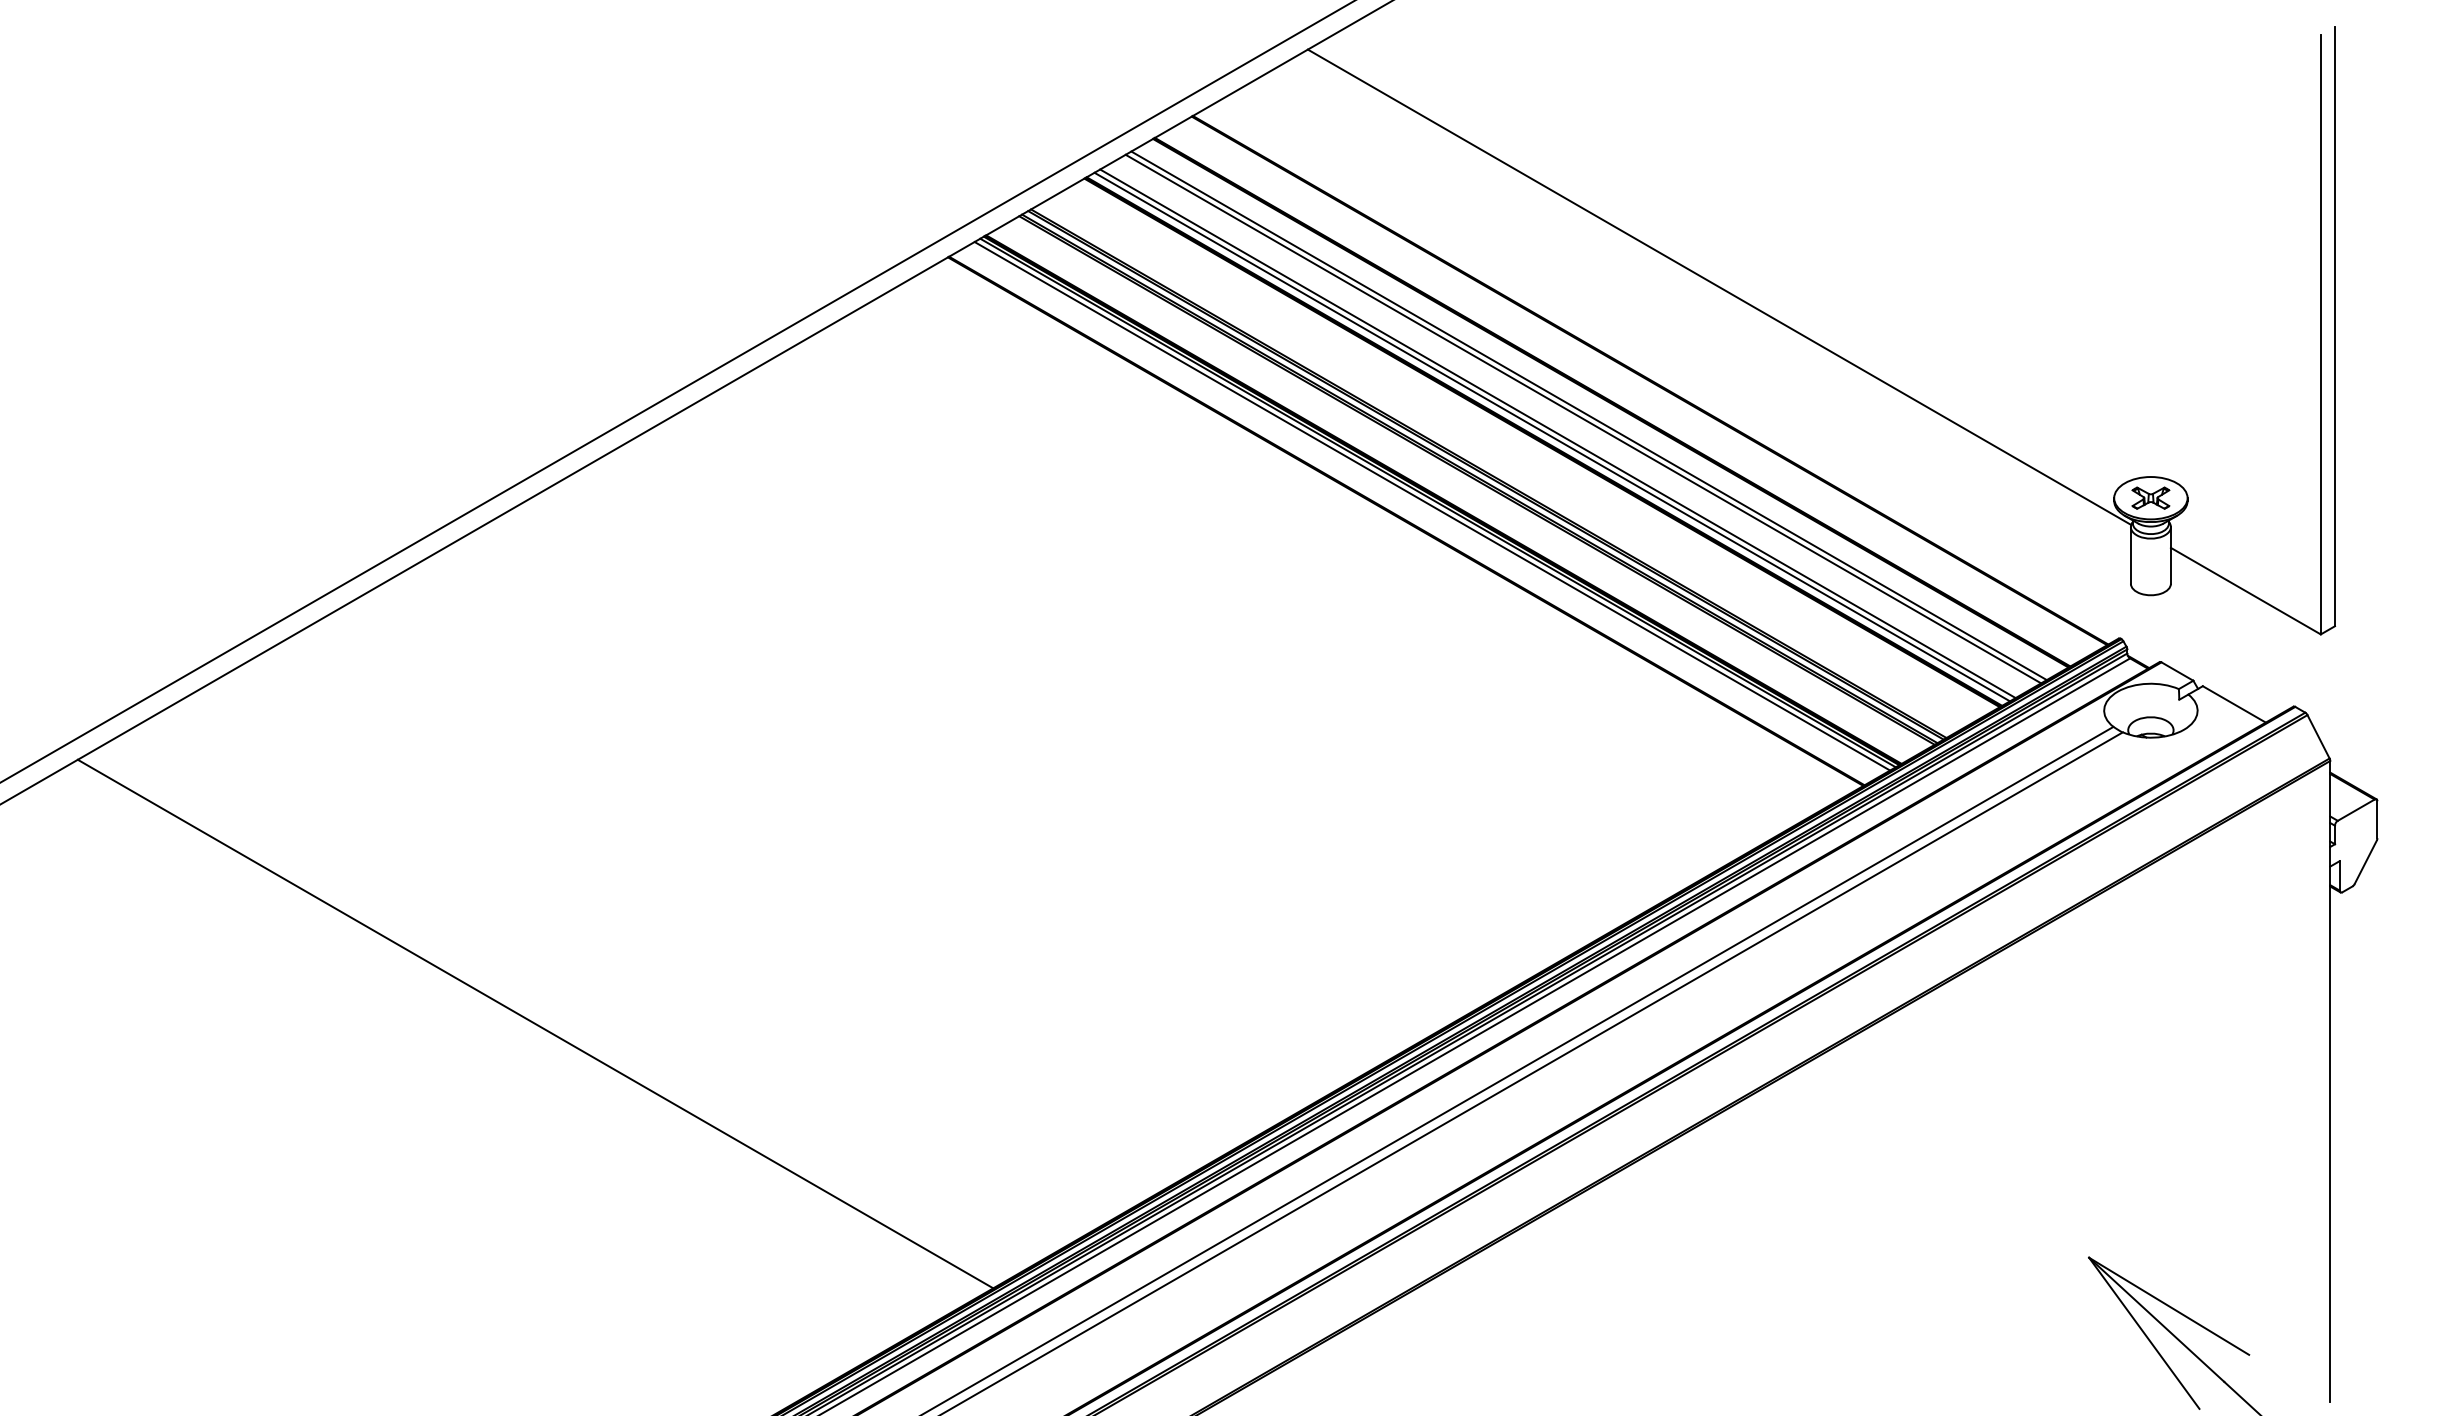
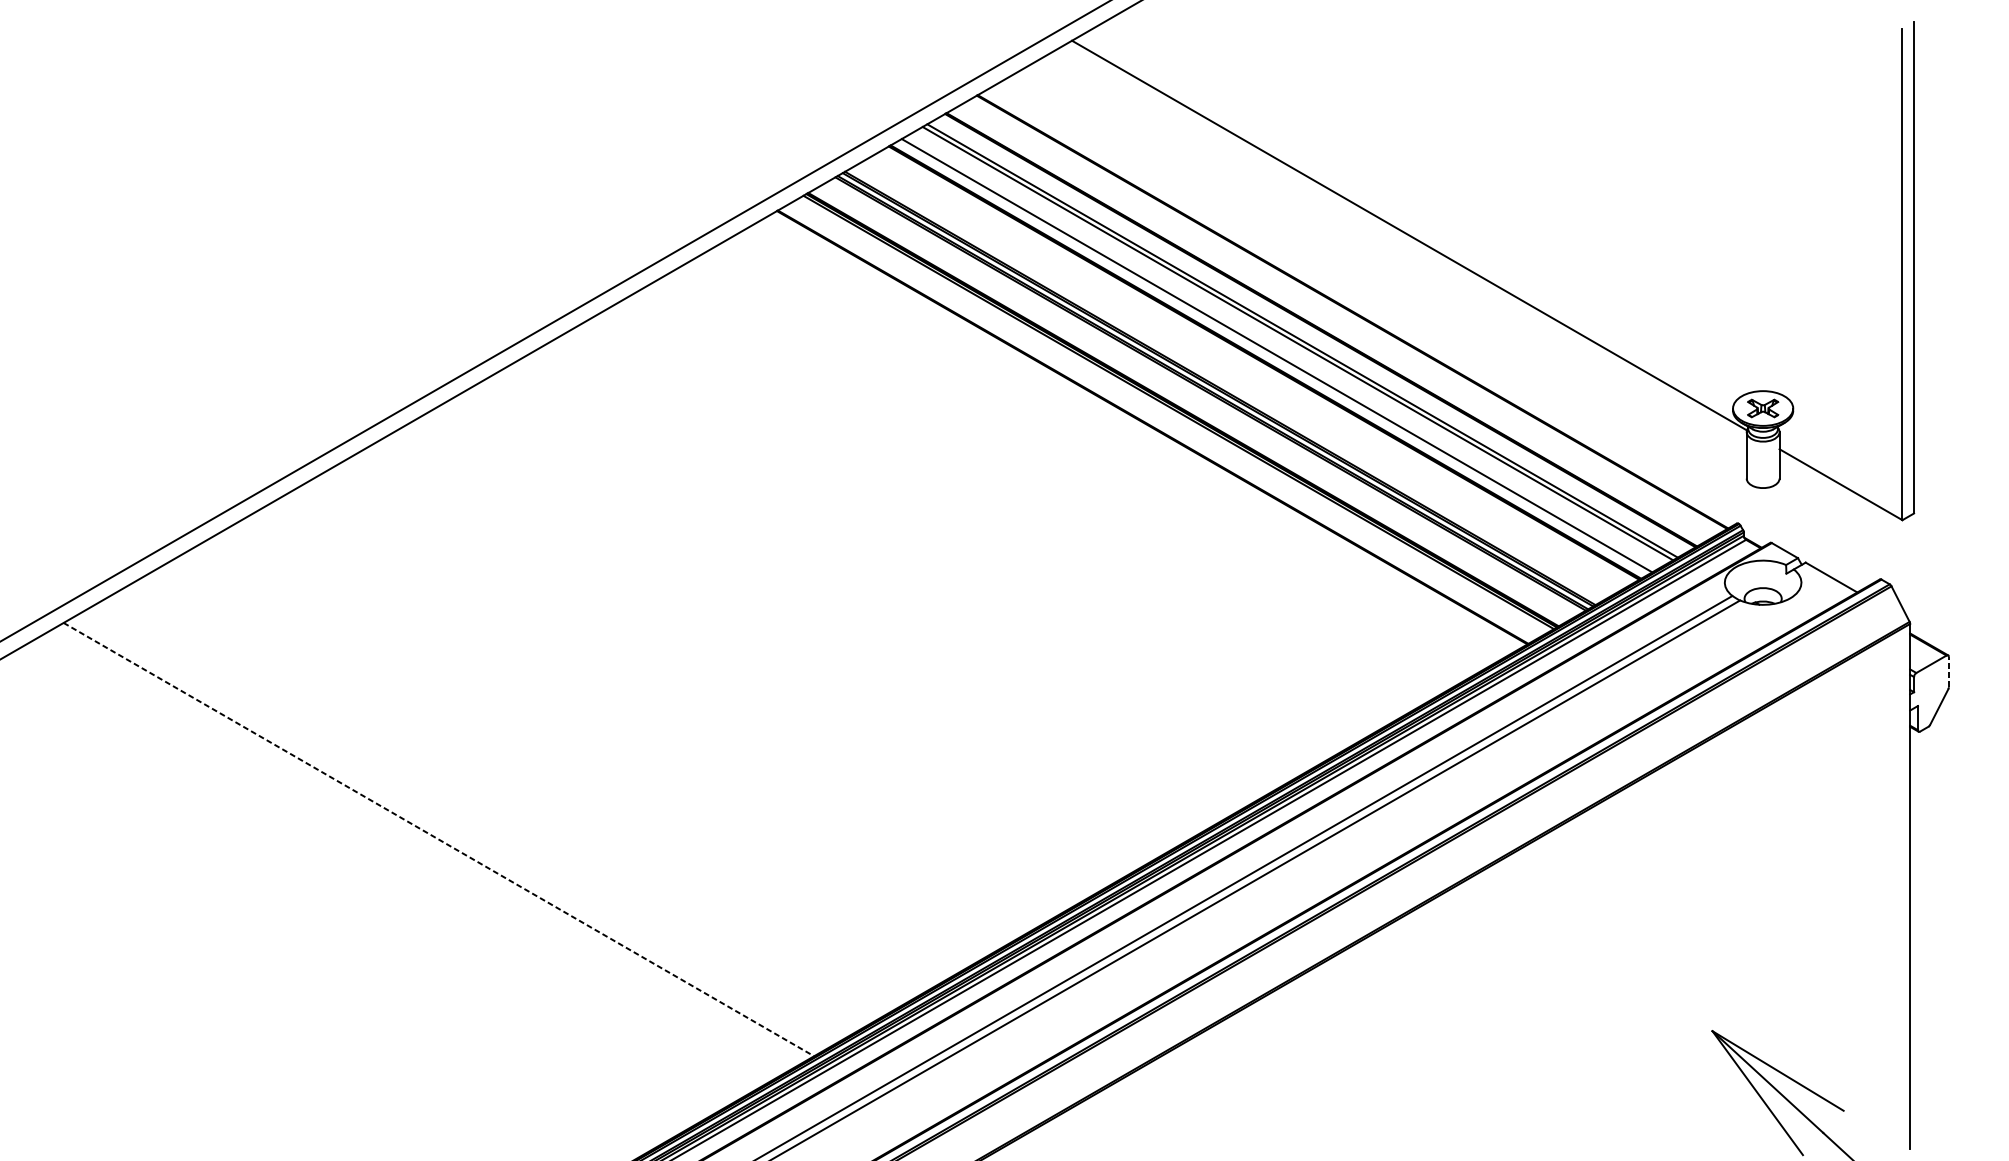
line: (1552, 436) -> (1272, 357), removed
line: (1432, 506) -> (1174, 415), removed
line: (2377, 819) -> (1948, 671), solid -> dashed
line: (535, 1024) -> (438, 839), solid -> dashed

